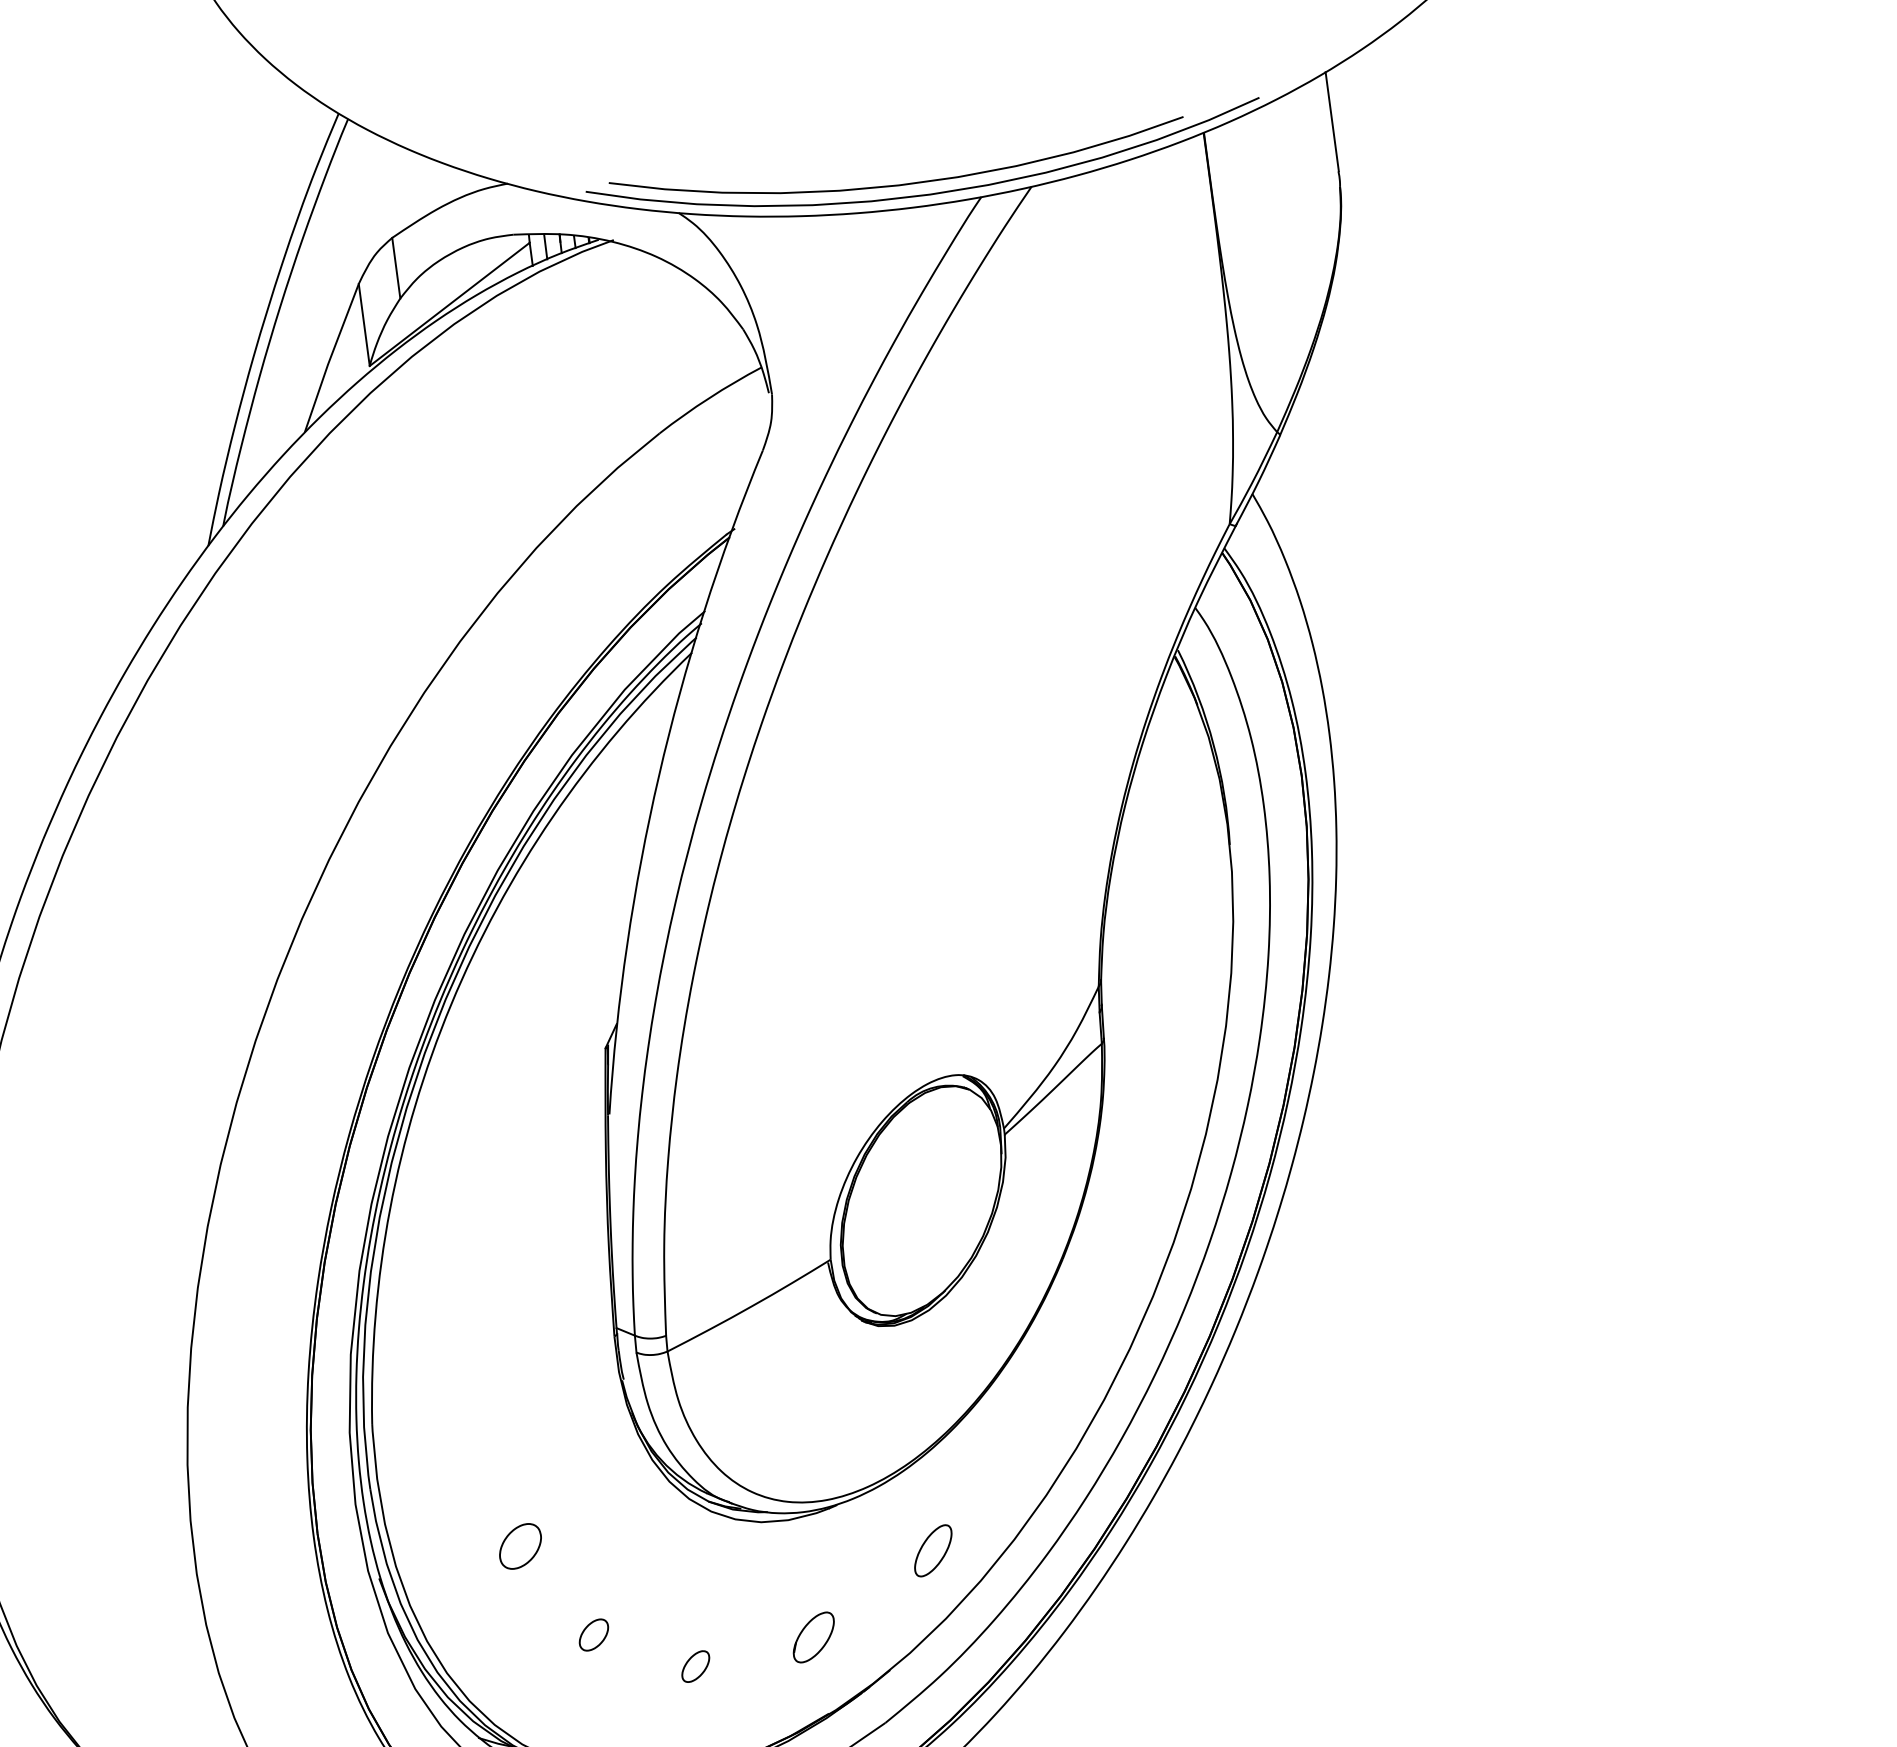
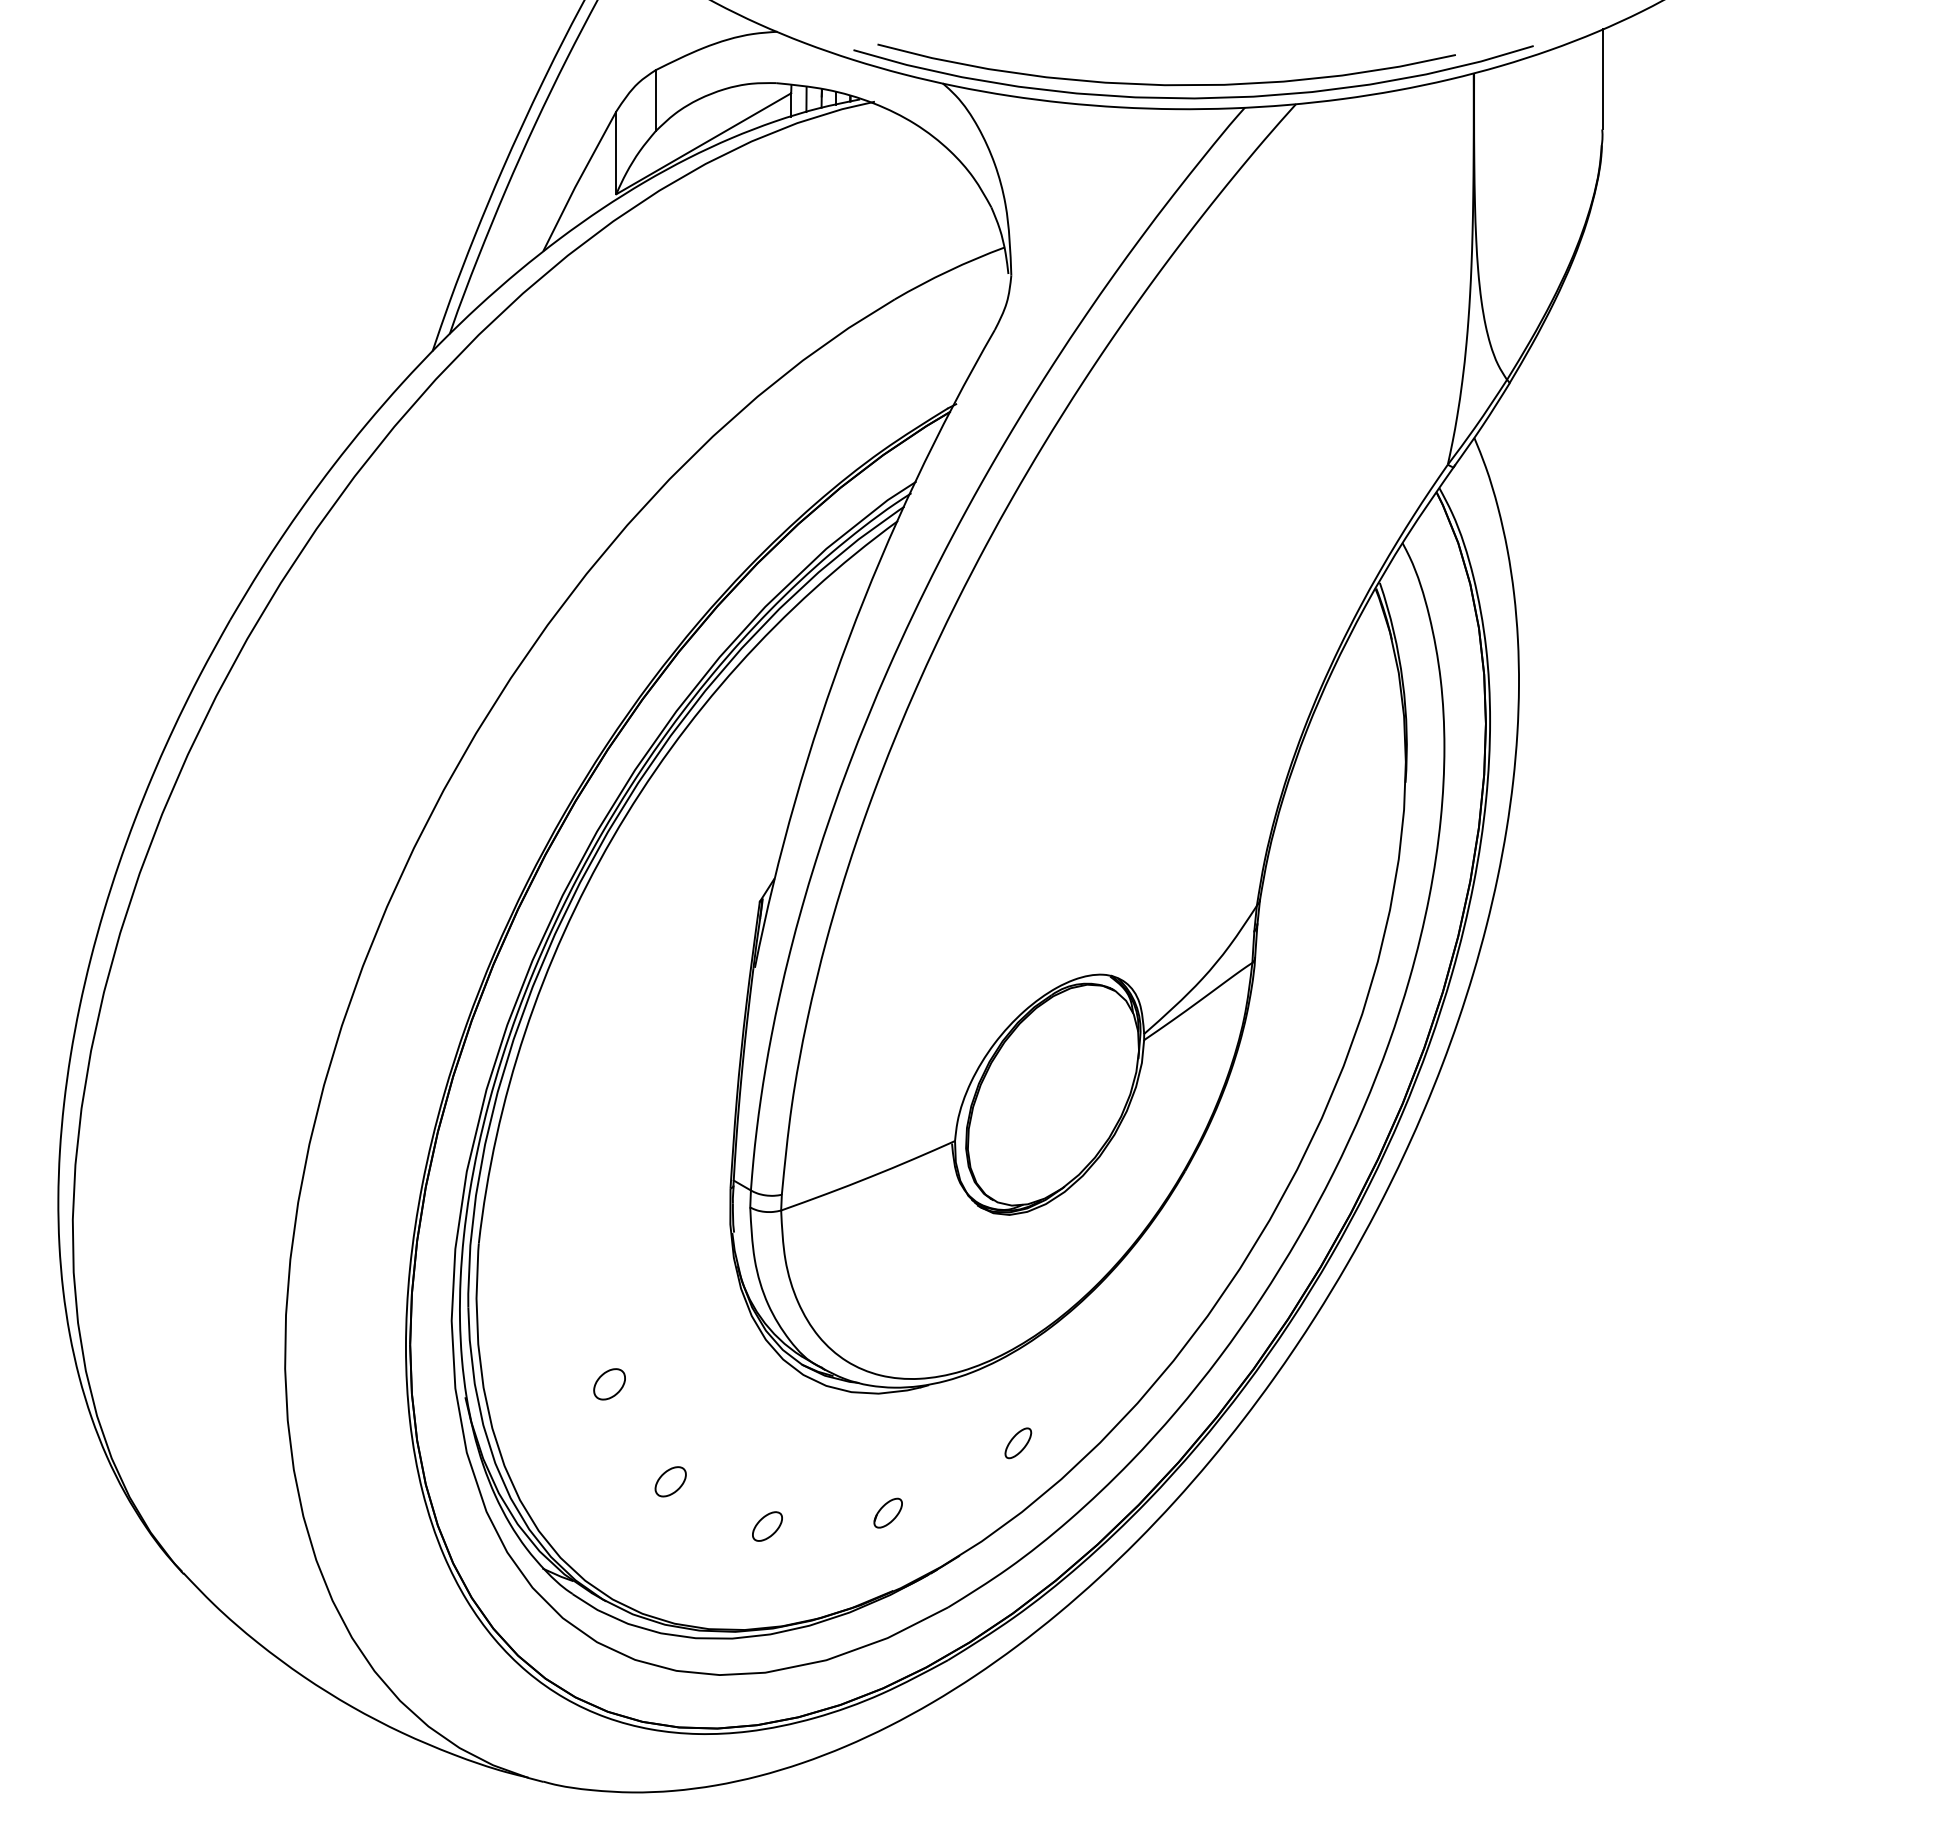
part: (520, 1546) -> (609, 1384), size x0.71
part: (933, 1551) -> (1018, 1443), size x0.62
part: (812, 1636) -> (887, 1512), size x0.62

